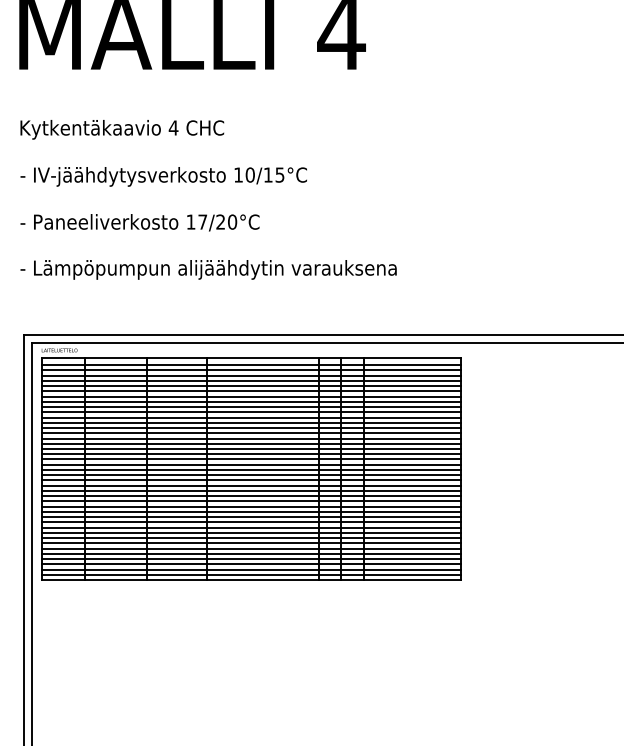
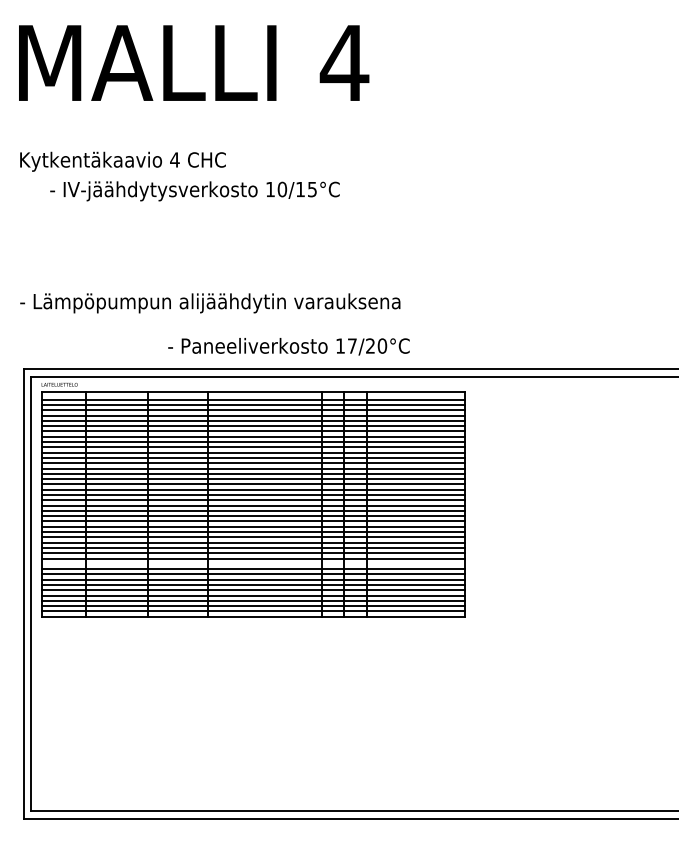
text: (163, 177) -> (194, 191), moved
text: (139, 222) -> (288, 346), moved
line: (251, 527) -> (253, 563), removed

